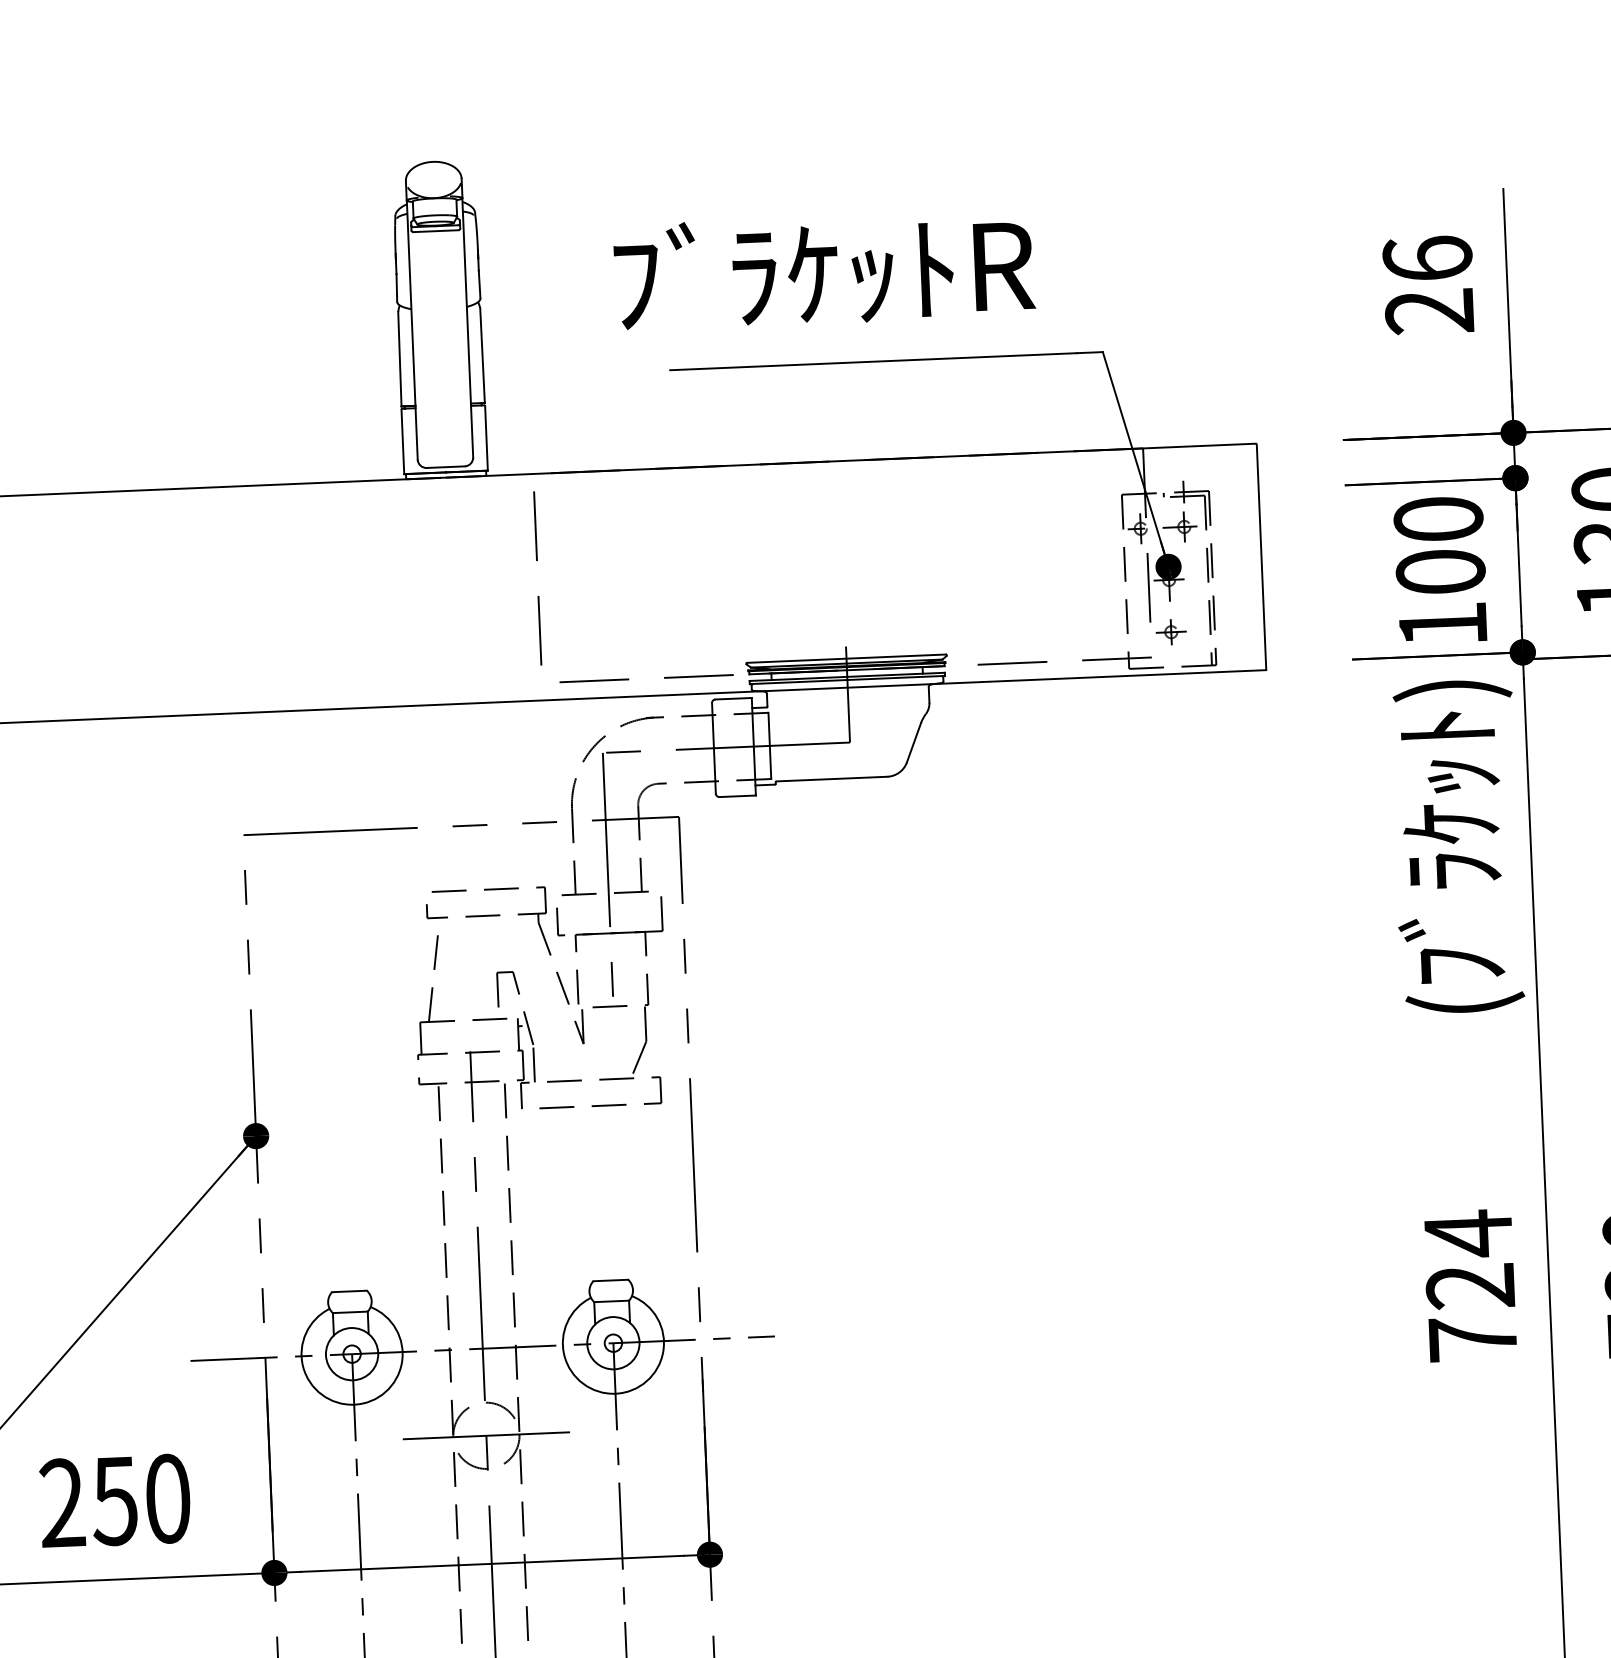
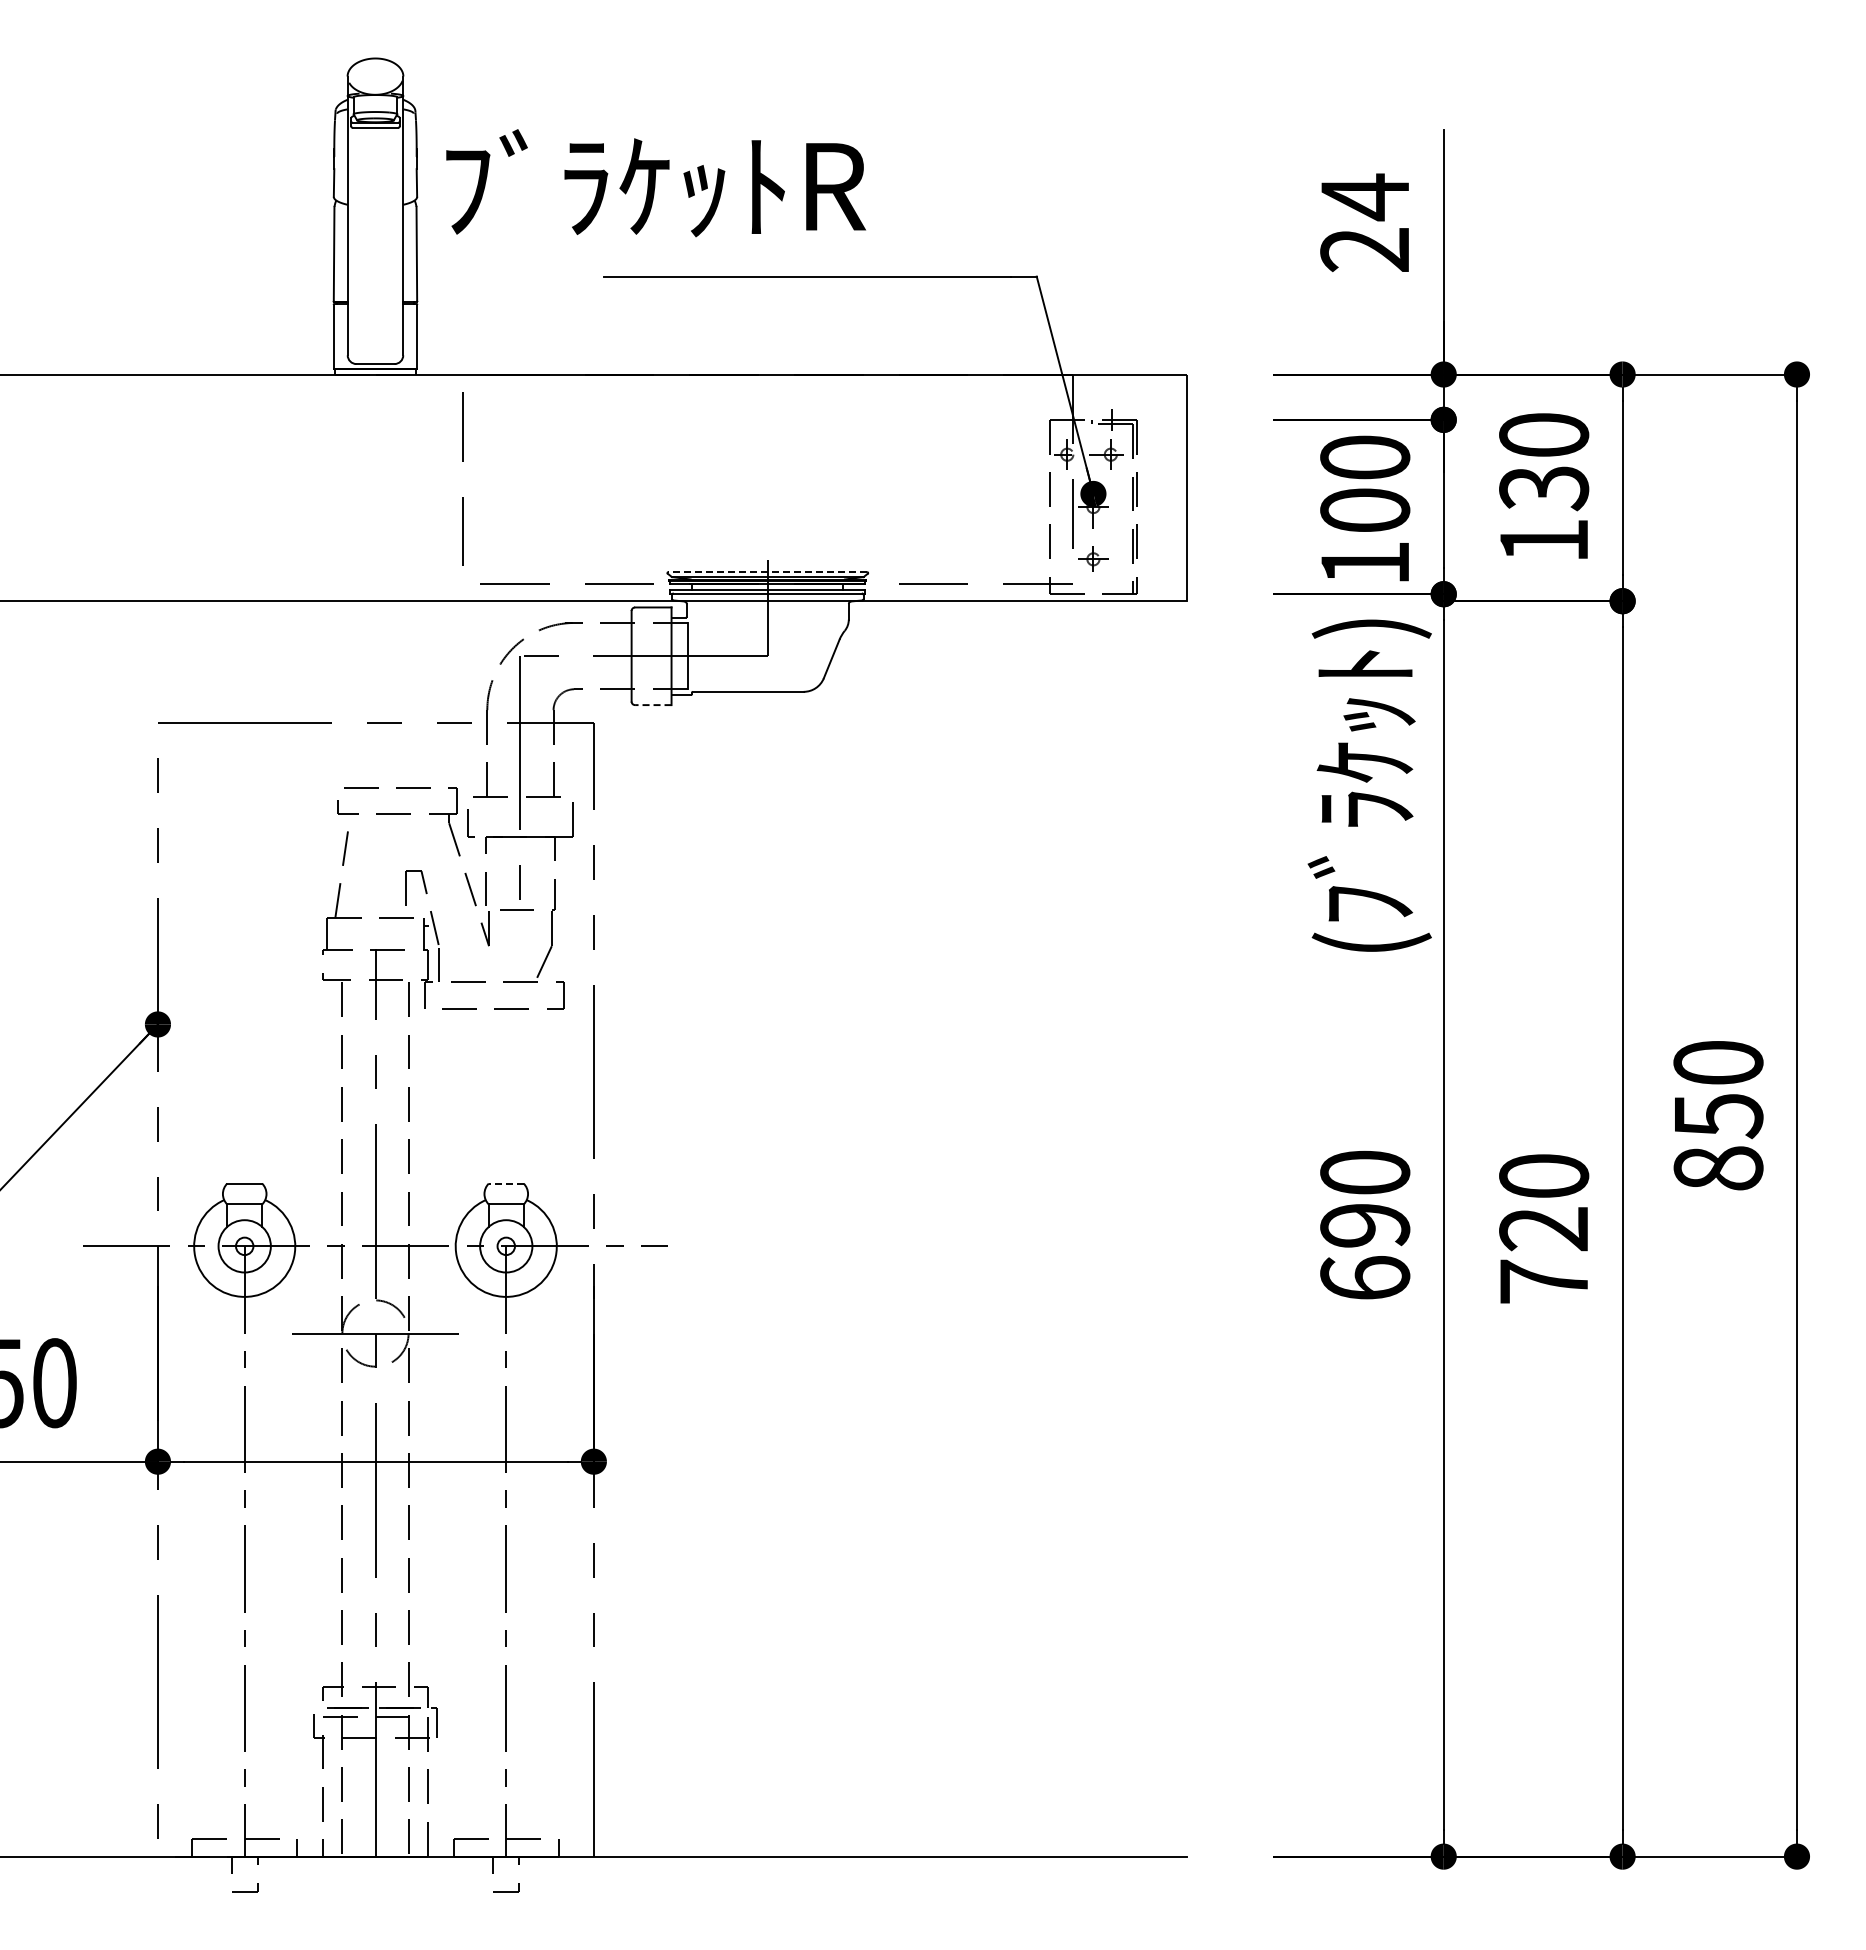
text: (1427, 259) -> (1365, 197), 26 -> 24
text: (823, 270) -> (655, 183), moved
line: (846, 659) -> (767, 572), solid -> dashed
line: (736, 796) -> (652, 705), solid -> dashed
line: (610, 1280) -> (505, 1183), solid -> dashed
text: (1470, 1285) -> (1365, 1224), 724 -> 690

